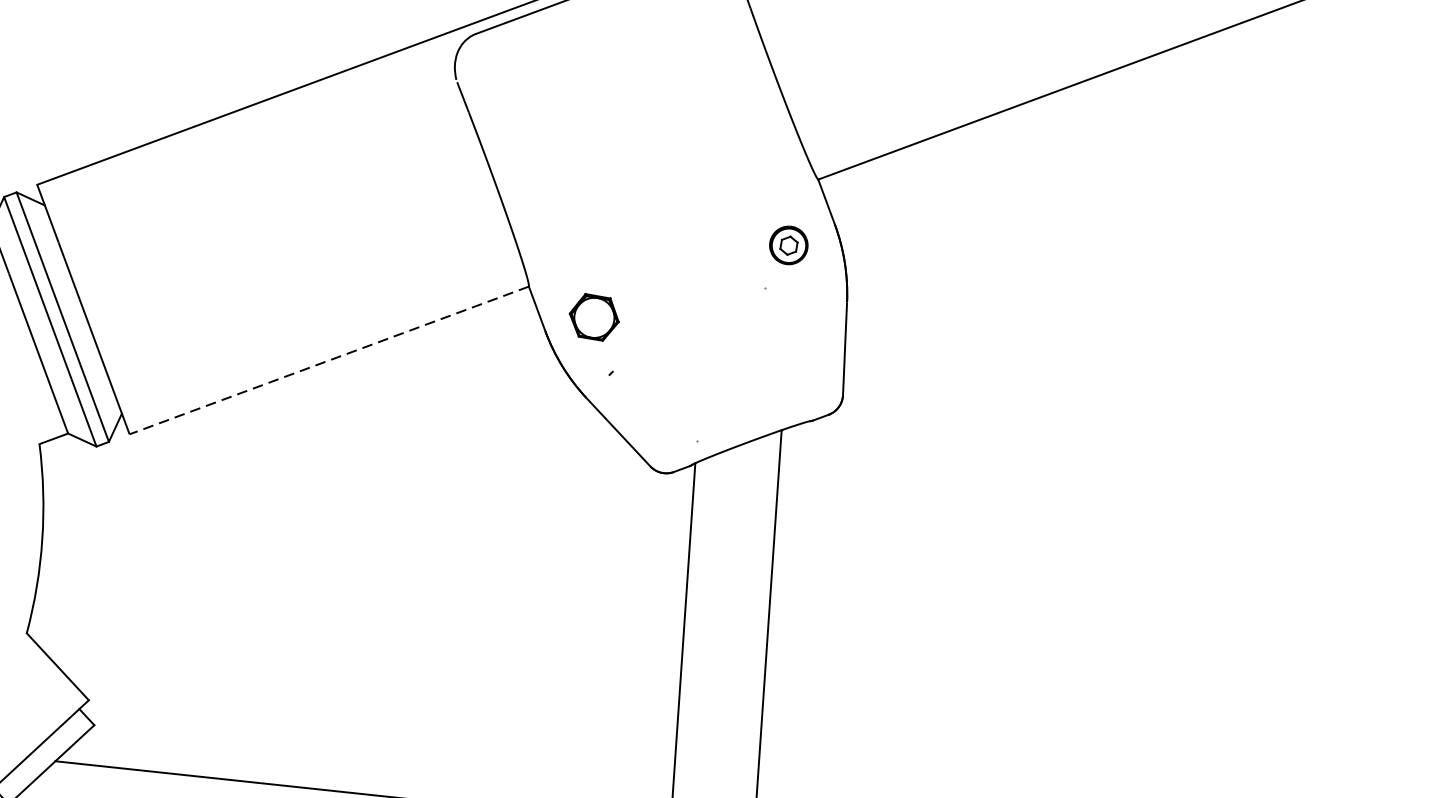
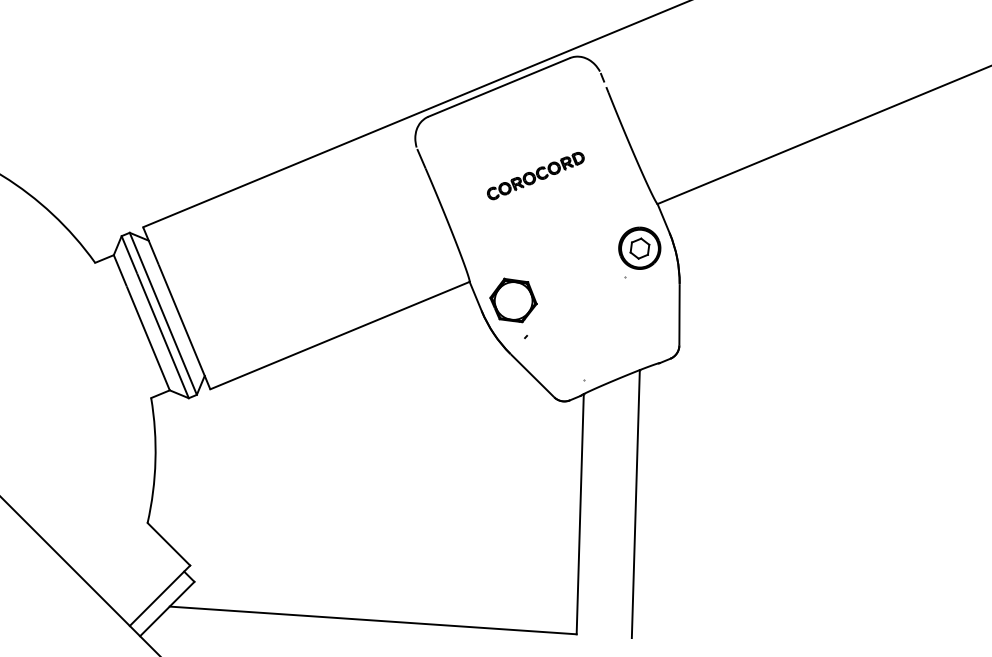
part: (634, 130) -> (535, 176), added
part: (788, 244) -> (639, 247), size x1.67
part: (594, 317) -> (513, 300), size x1.43
line: (328, 360) -> (339, 335), dashed -> solid

